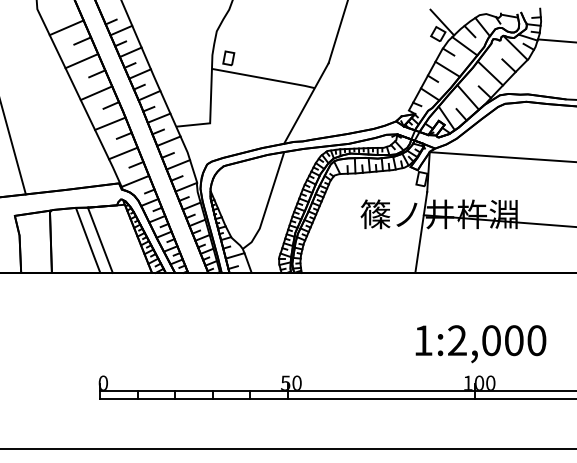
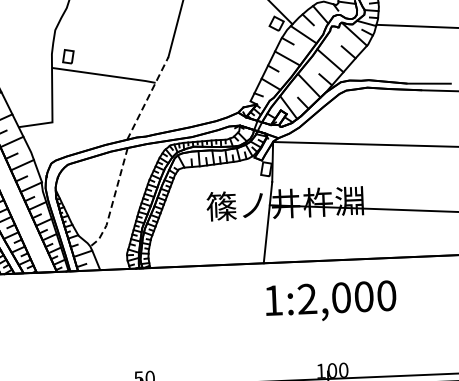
line: (306, 103) -> (147, 98), solid -> dashed
line: (267, 205) -> (113, 202), solid -> dashed
text: (480, 344) -> (330, 302), moved

